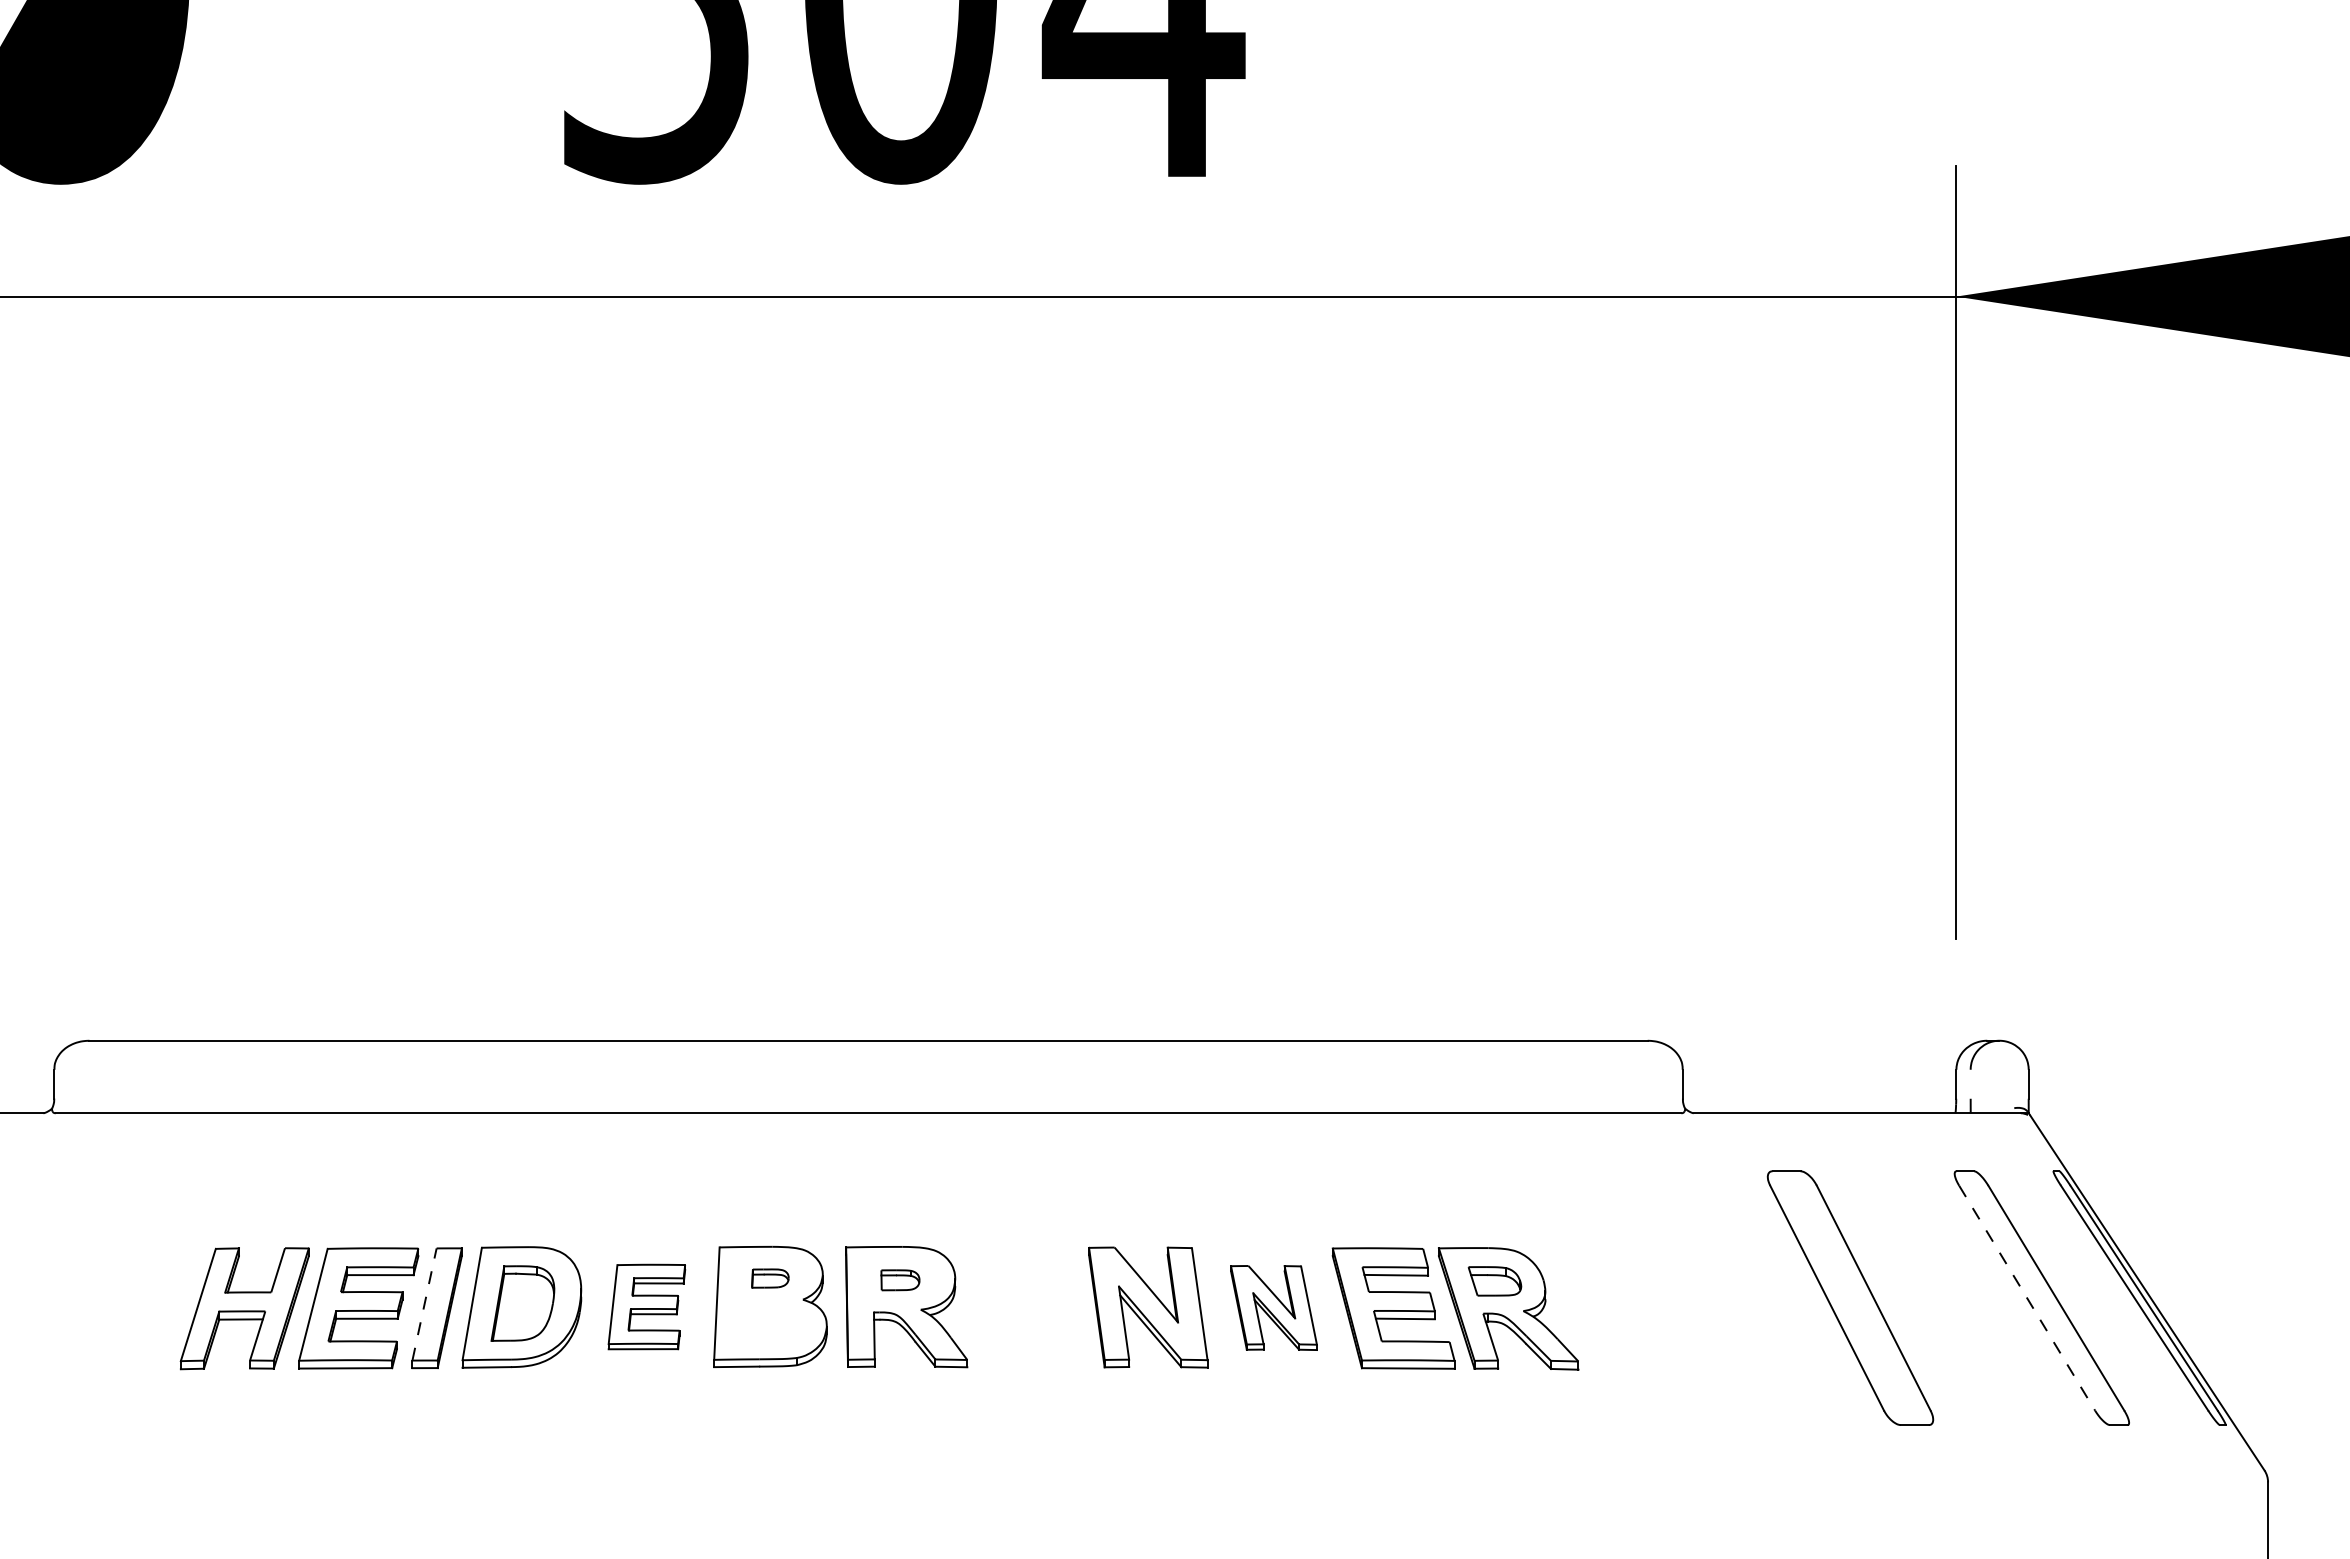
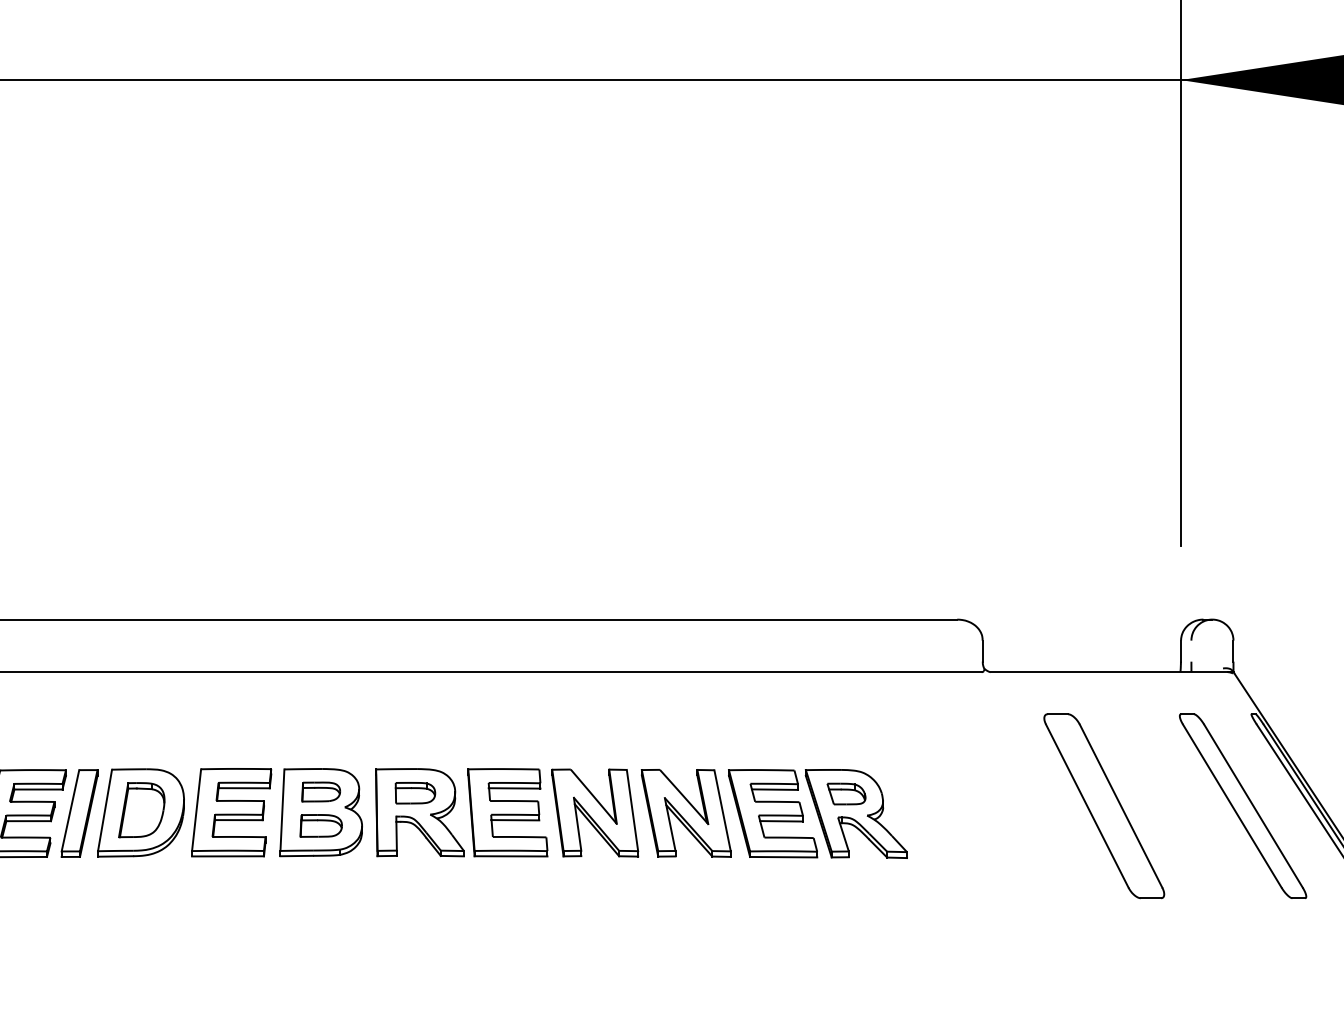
part: (770, 1278) -> (321, 791), size x1.43
part: (900, 1280) -> (415, 793), size x1.43
line: (2027, 1298) -> (1232, 806), dashed -> solid
line: (424, 1304) -> (70, 810), dashed -> solid
part: (646, 1306) -> (231, 812), size x1.43
part: (1027, 1307) -> (507, 812), added
part: (1273, 1307) -> (685, 812), size x1.43
part: (769, 1325) -> (320, 826), added

